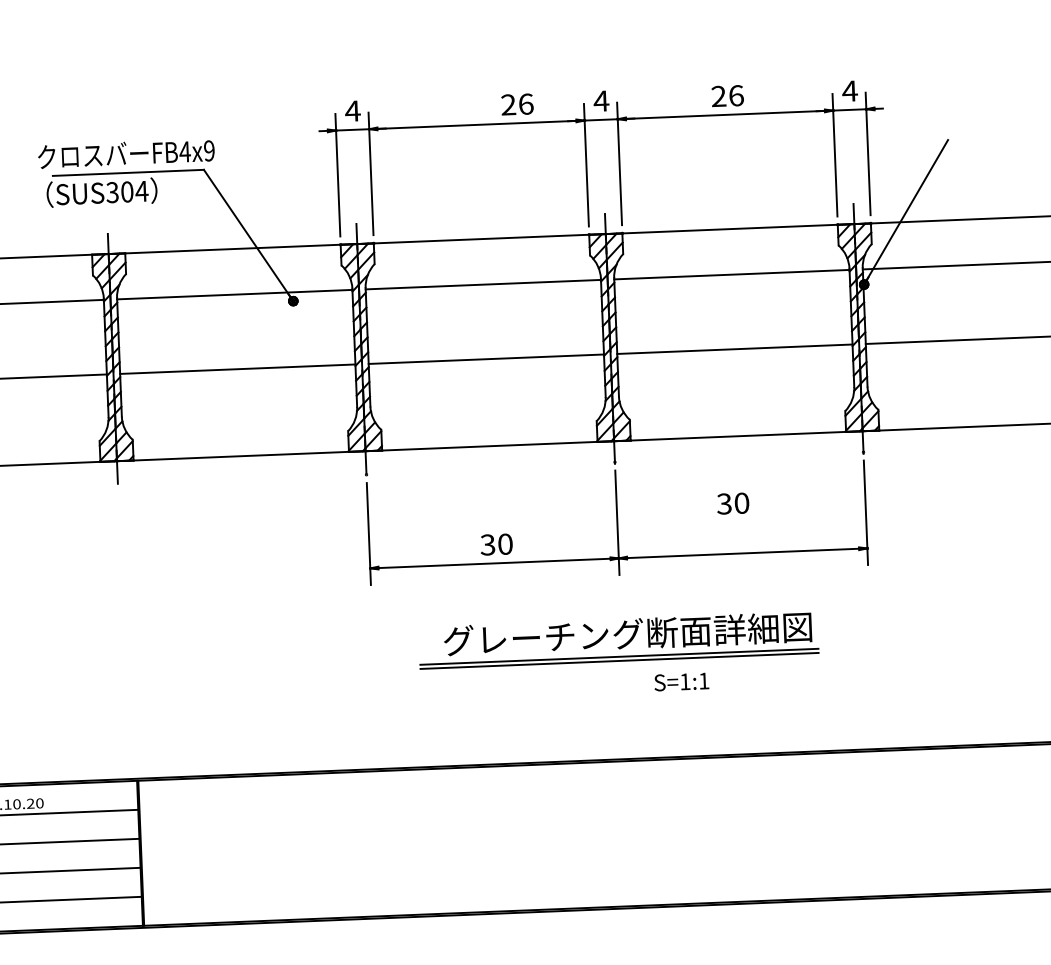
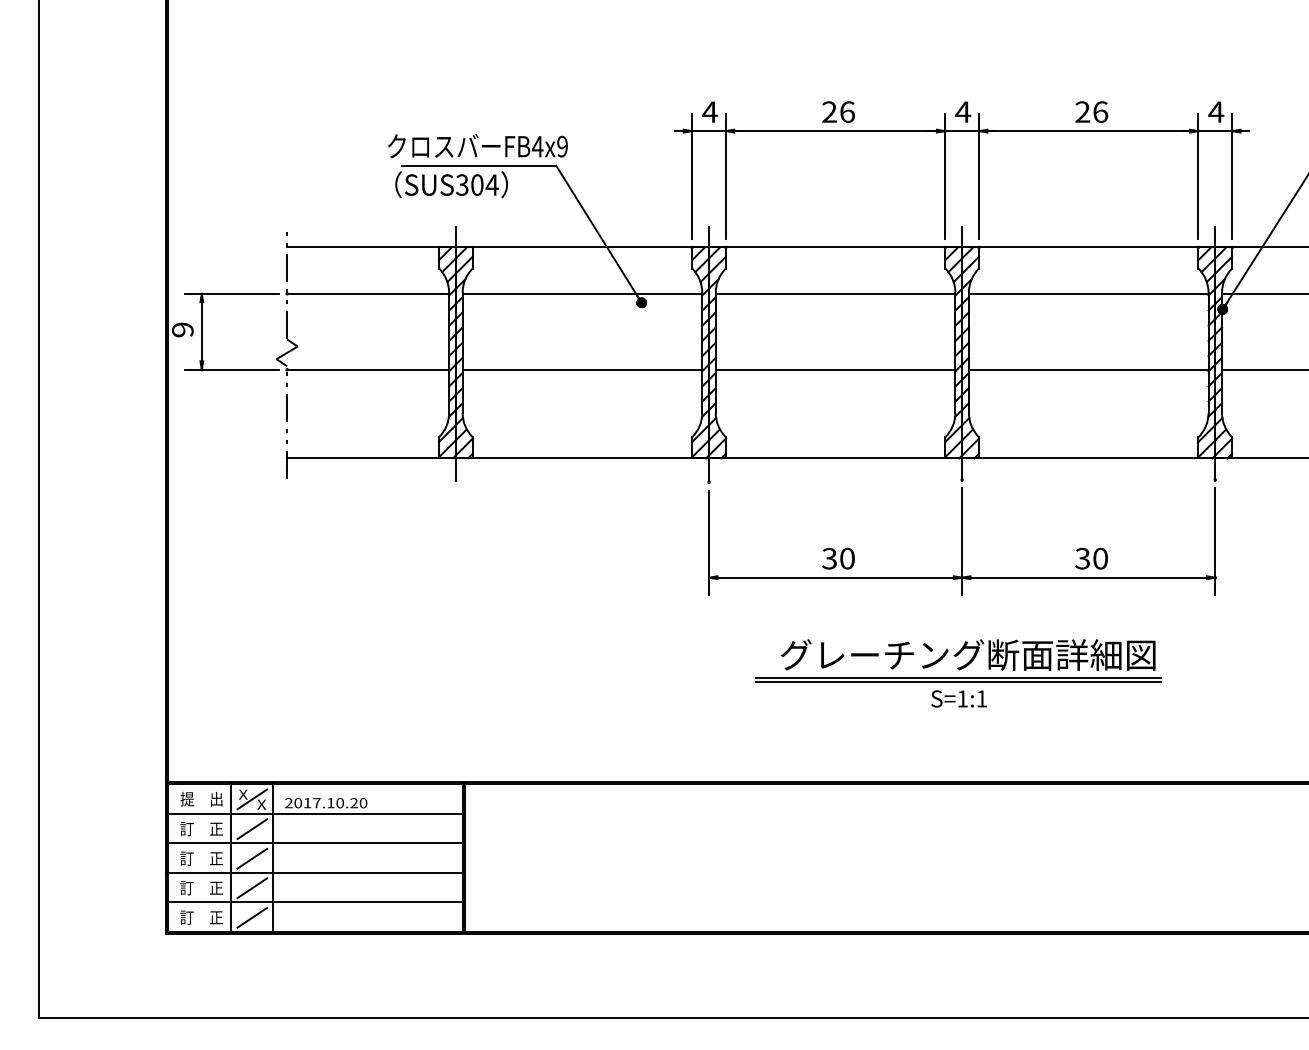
text: (517, 103) -> (838, 111), moved
text: (733, 503) -> (1091, 558), moved
text: (681, 681) -> (958, 698), moved

